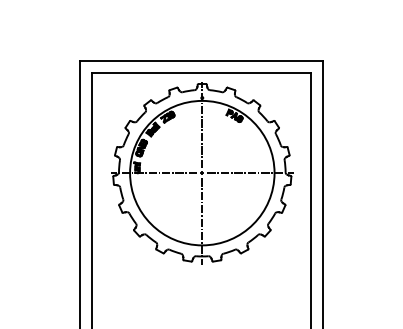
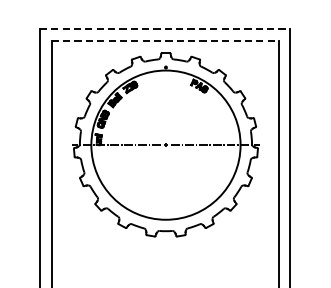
line: (201, 60) -> (165, 28), solid -> dashed
line: (201, 72) -> (165, 41), solid -> dashed
line: (202, 124) -> (166, 94), removed
line: (202, 221) -> (166, 195), removed

